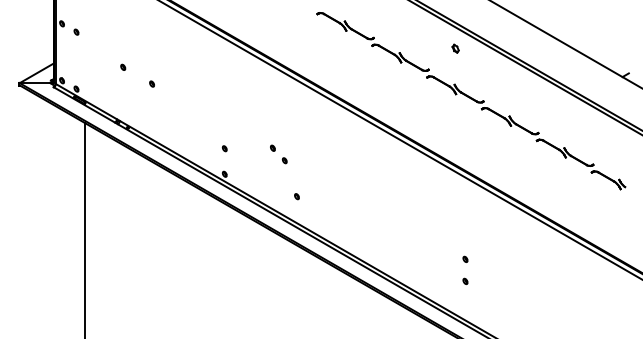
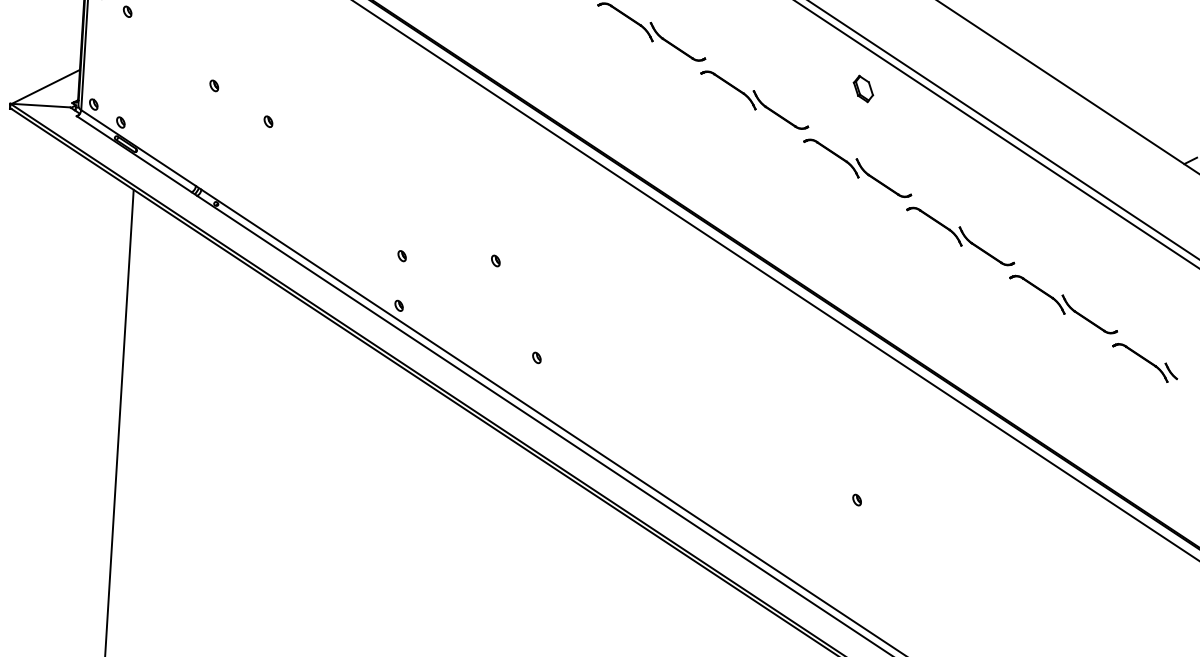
part: (455, 48) -> (862, 88), size x1.67
part: (284, 160) -> (516, 286), removed
part: (465, 280) -> (854, 541), removed

